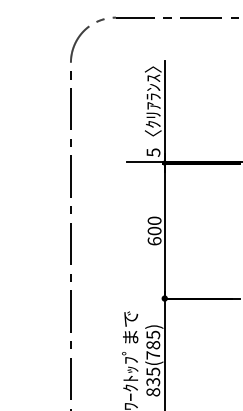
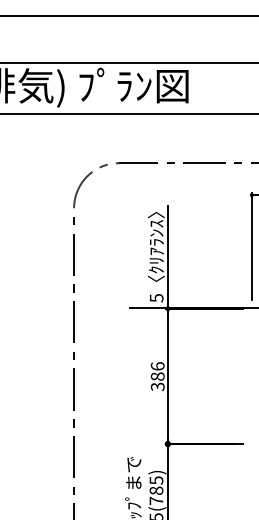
text: (154, 230) -> (157, 376), 600 -> 386

